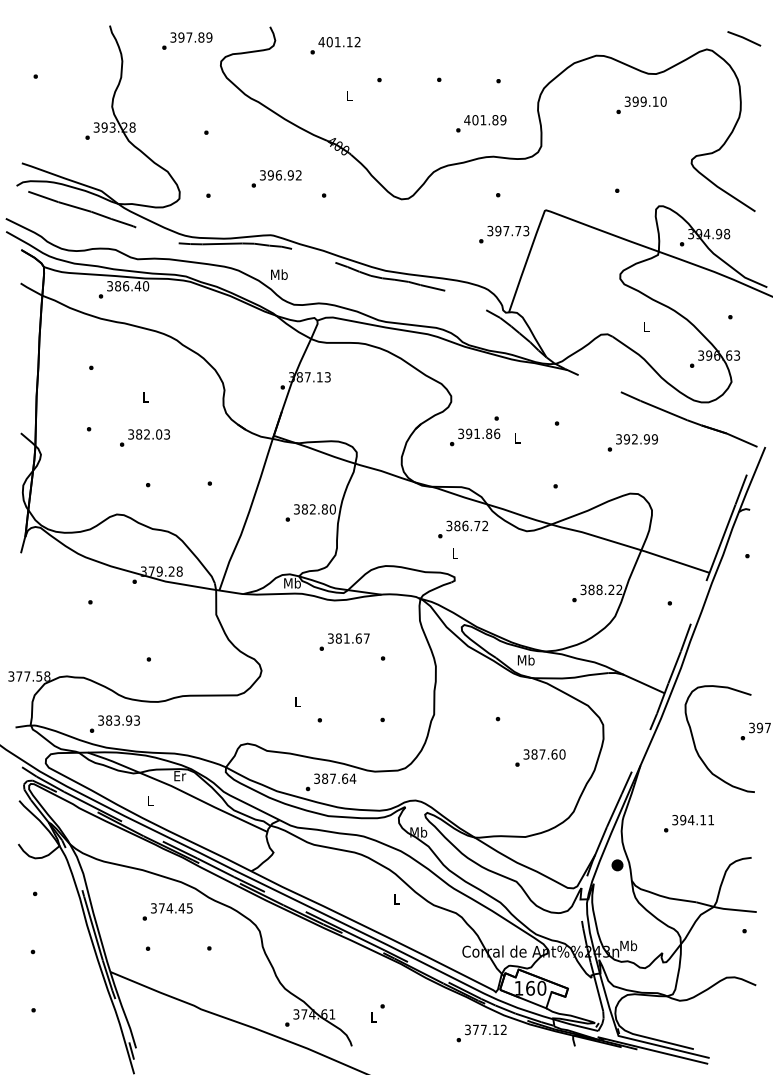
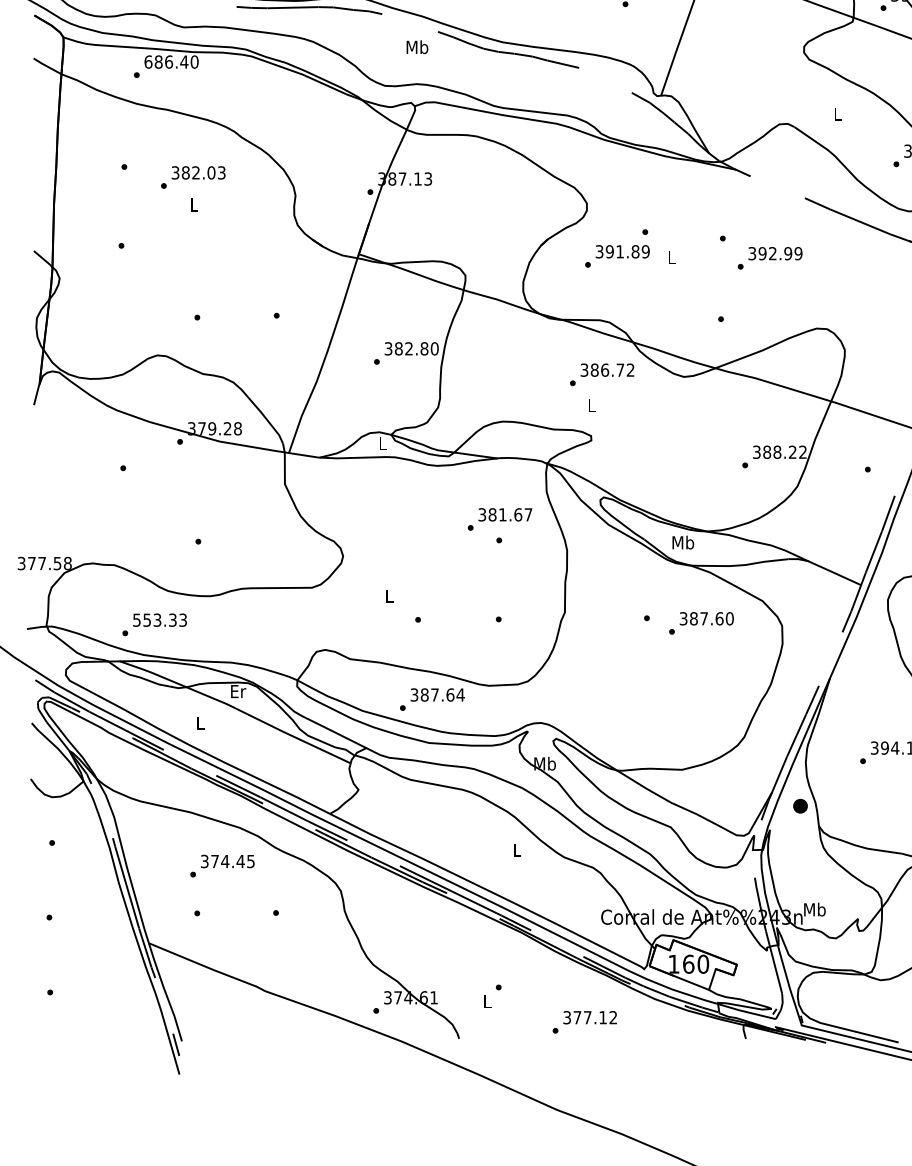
text: (279, 274) -> (417, 46), moved
text: (110, 286) -> (149, 62), 386.40 -> 686.40
text: (497, 433) -> (646, 251), 391.86 -> 391.89
text: (144, 437) -> (192, 176), moved
text: (632, 442) -> (769, 257), moved
text: (292, 582) -> (382, 442), Mb -> L
text: (344, 641) -> (499, 518), moved
text: (115, 720) -> (155, 620), 383.93 -> 553.33
text: (540, 757) -> (701, 622), moved
text: (481, 1033) -> (584, 1022), moved

